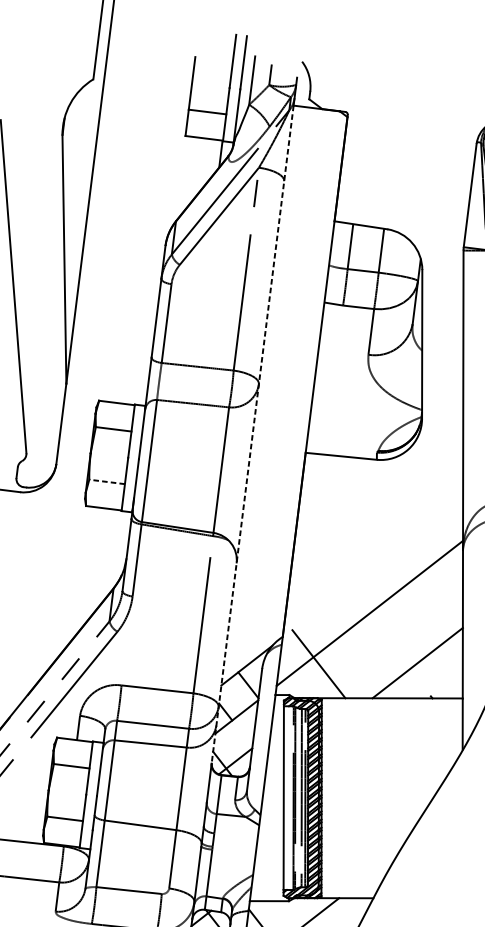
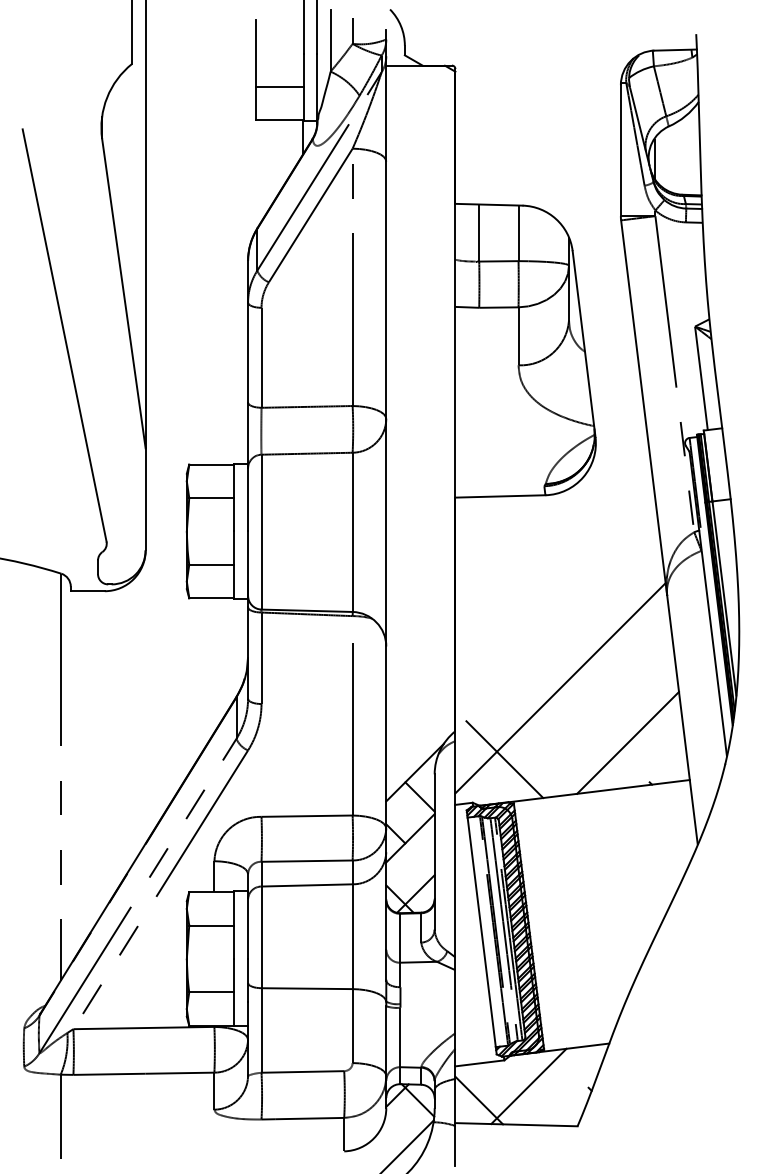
line: (252, 434) -> (386, 482), dashed -> solid
line: (106, 481) -> (211, 564), dashed -> solid

